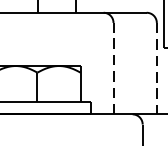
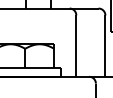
line: (113, 69) -> (76, 46), dashed -> solid
line: (156, 69) -> (105, 46), dashed -> solid

